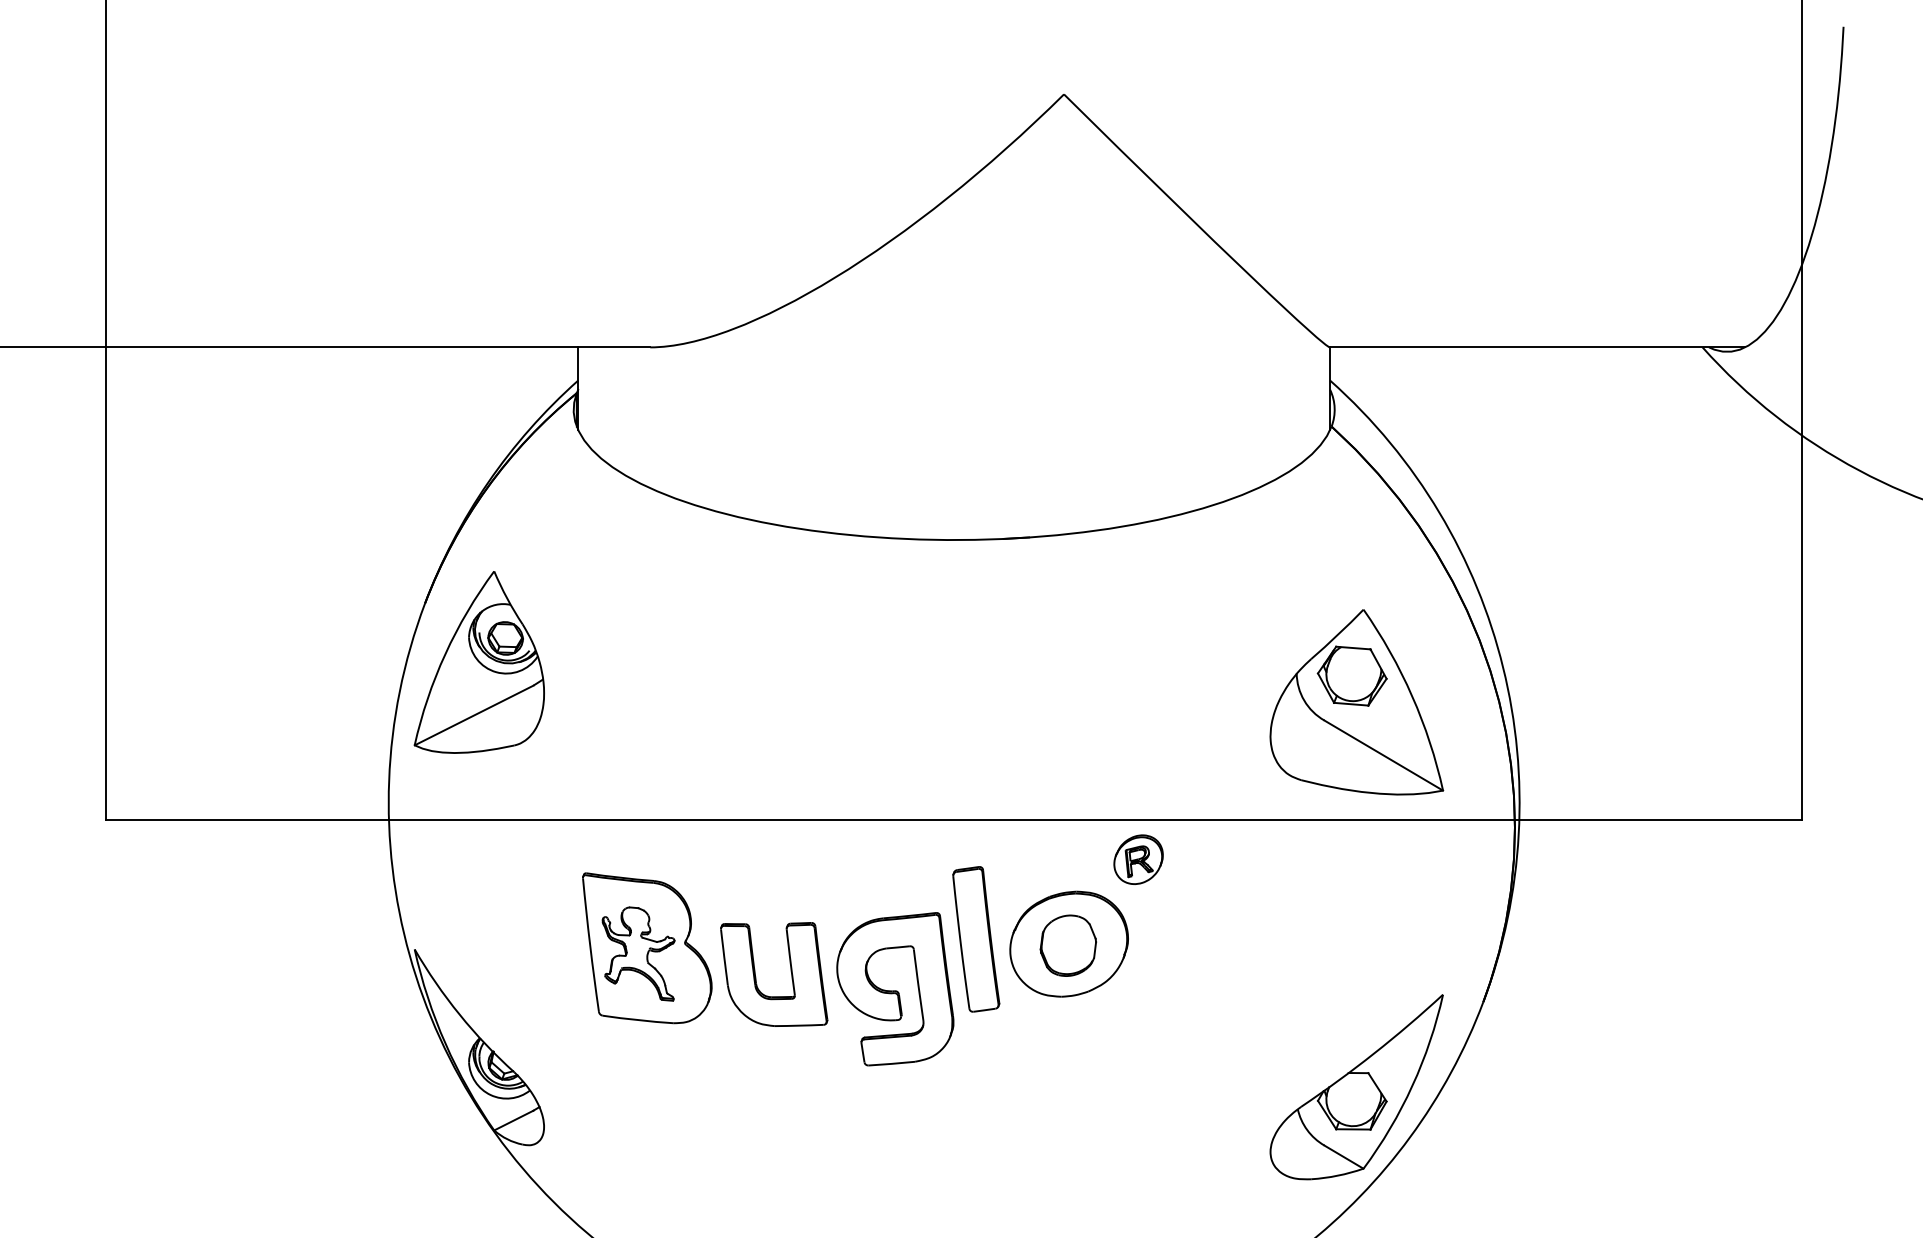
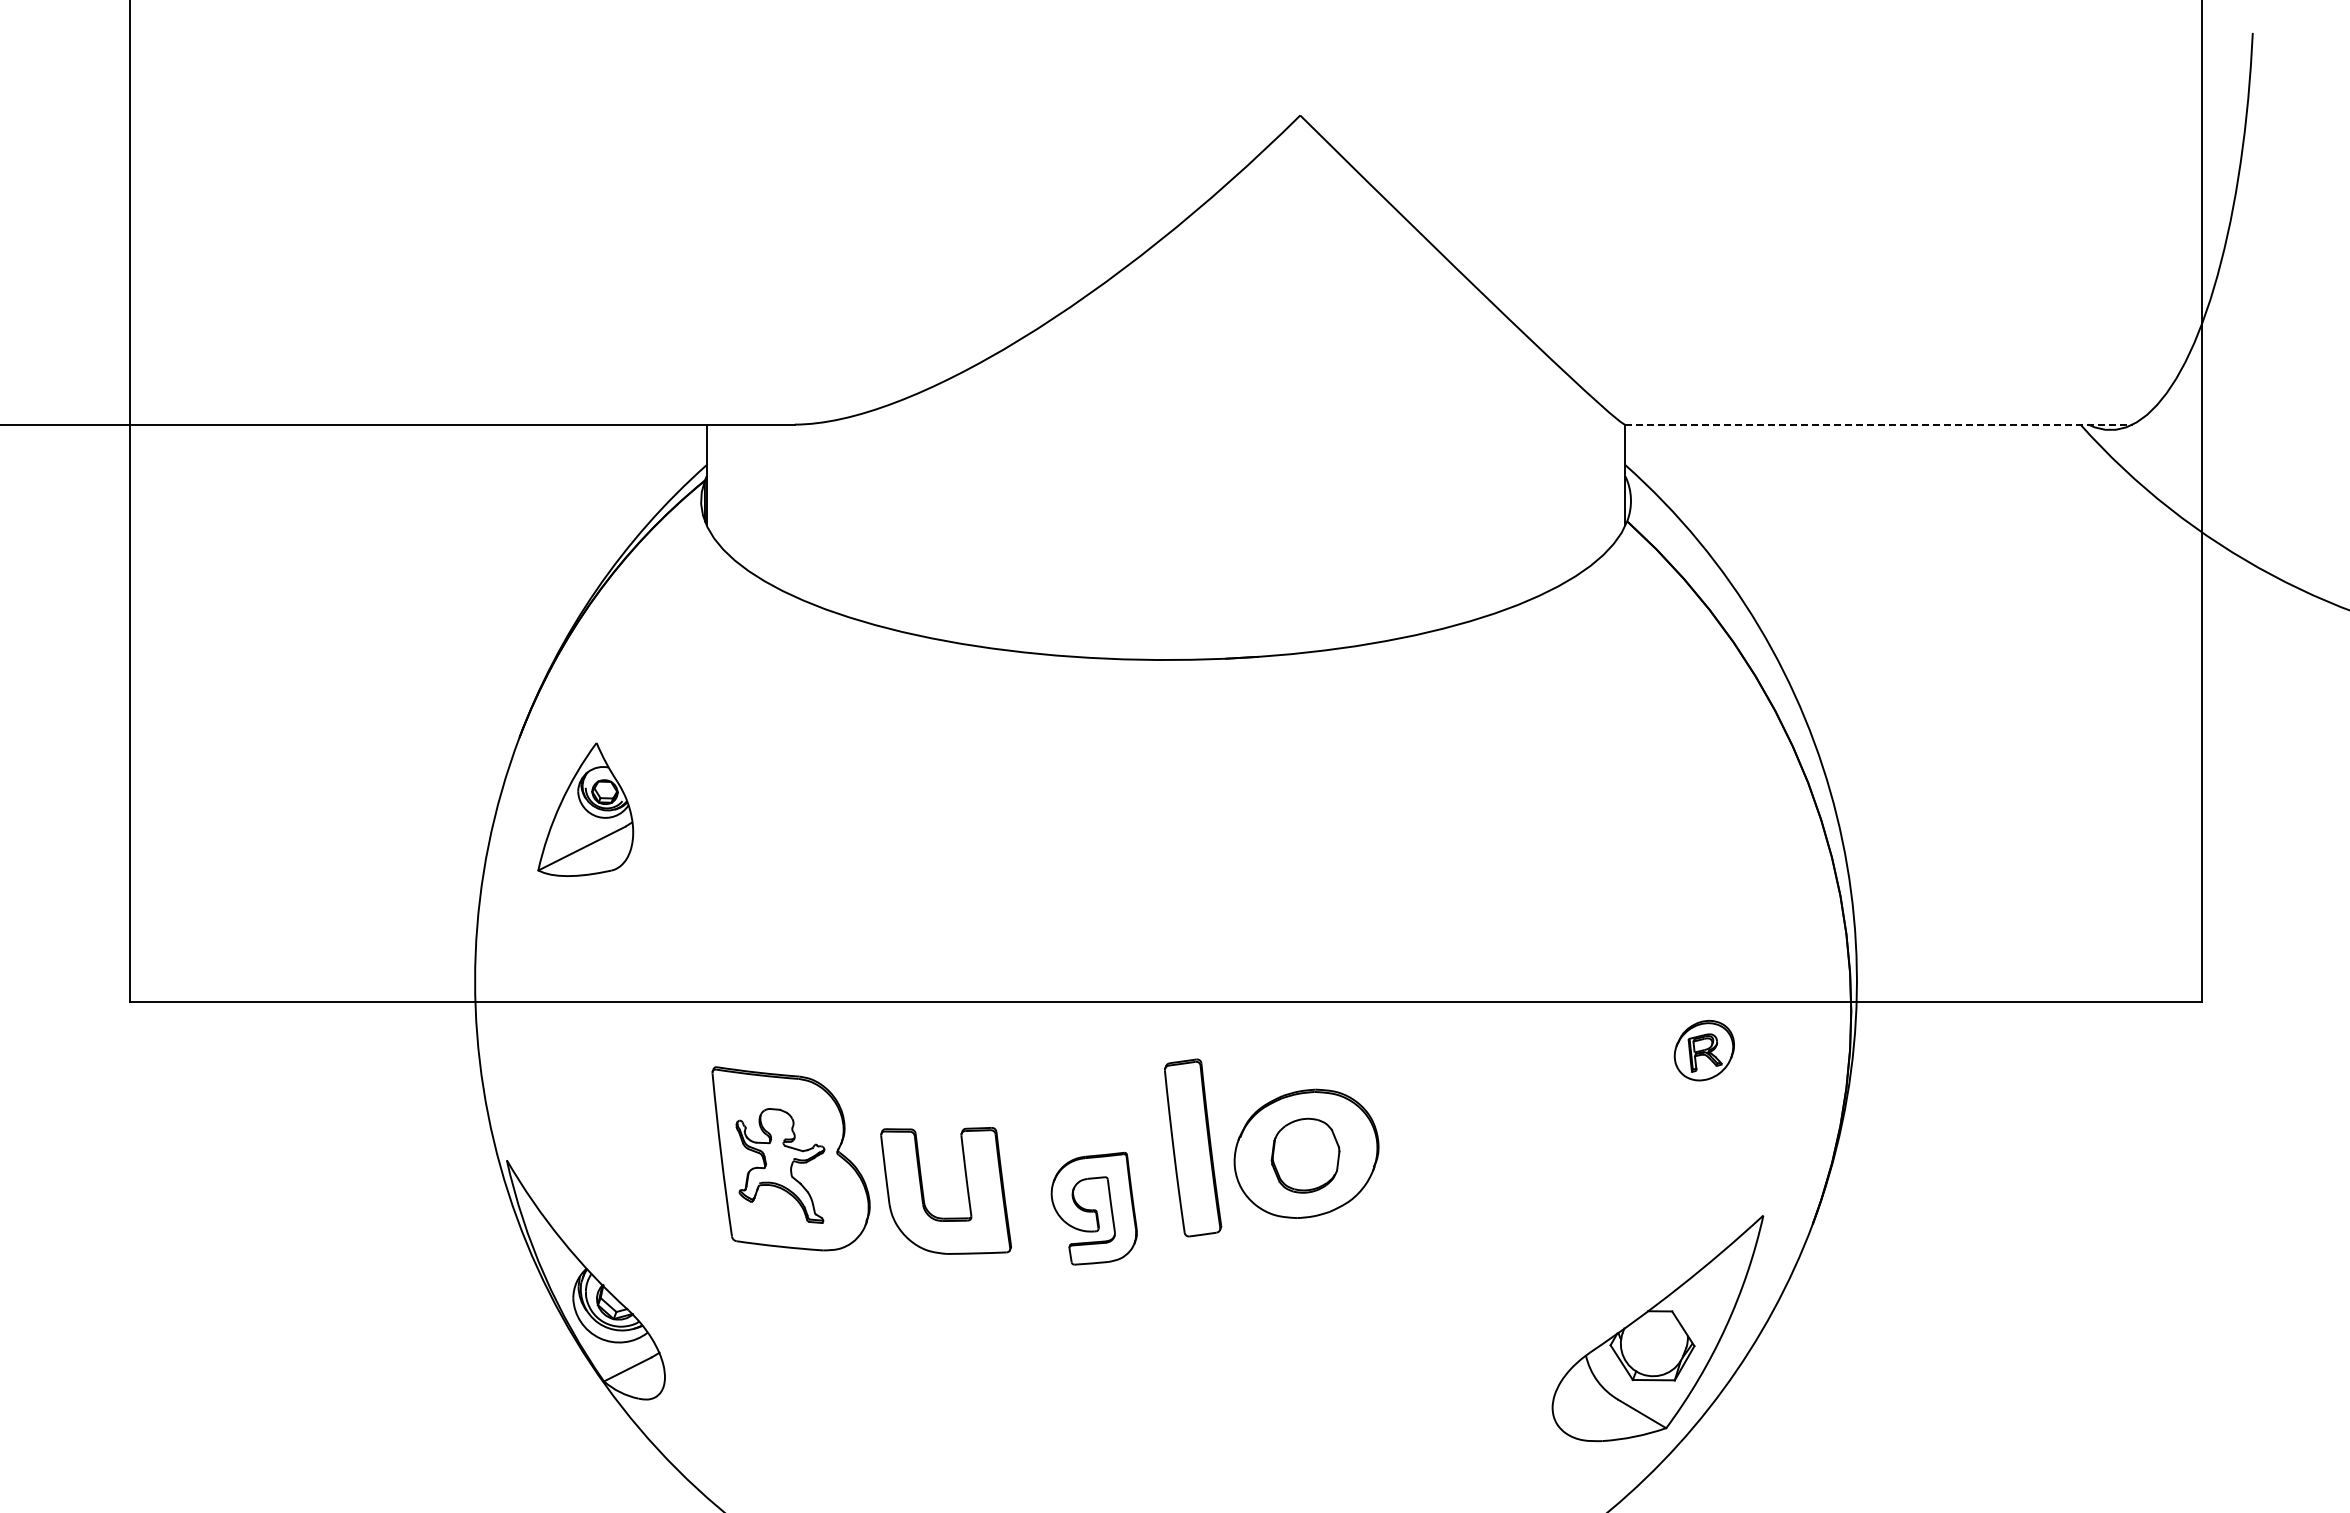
line: (1537, 347) -> (1878, 424), solid -> dashed
part: (479, 662) -> (585, 809), size x0.6
part: (1356, 701) -> (1657, 857), removed
part: (1137, 859) -> (1703, 1050), moved
part: (895, 988) -> (1094, 1208), size x0.6

